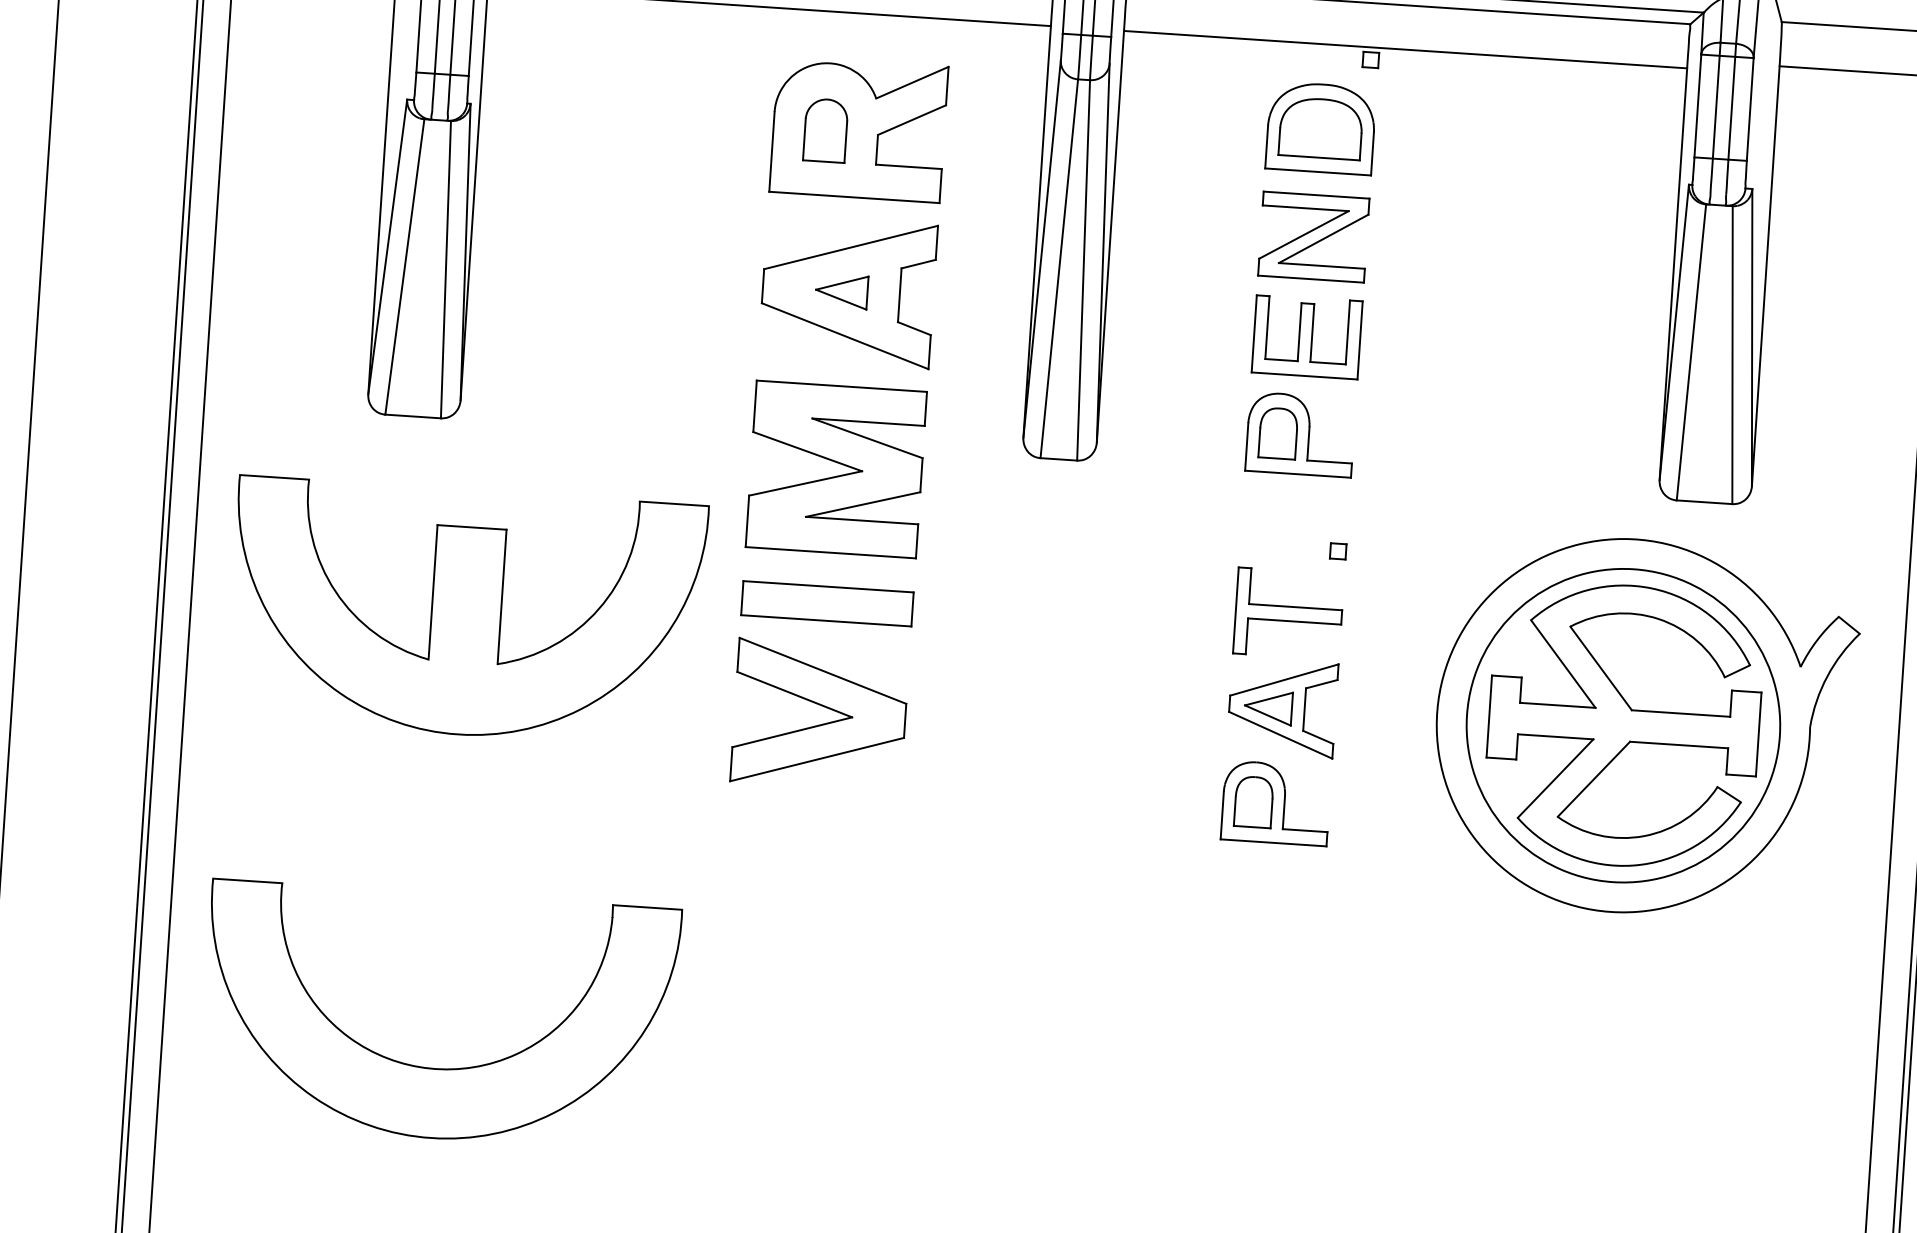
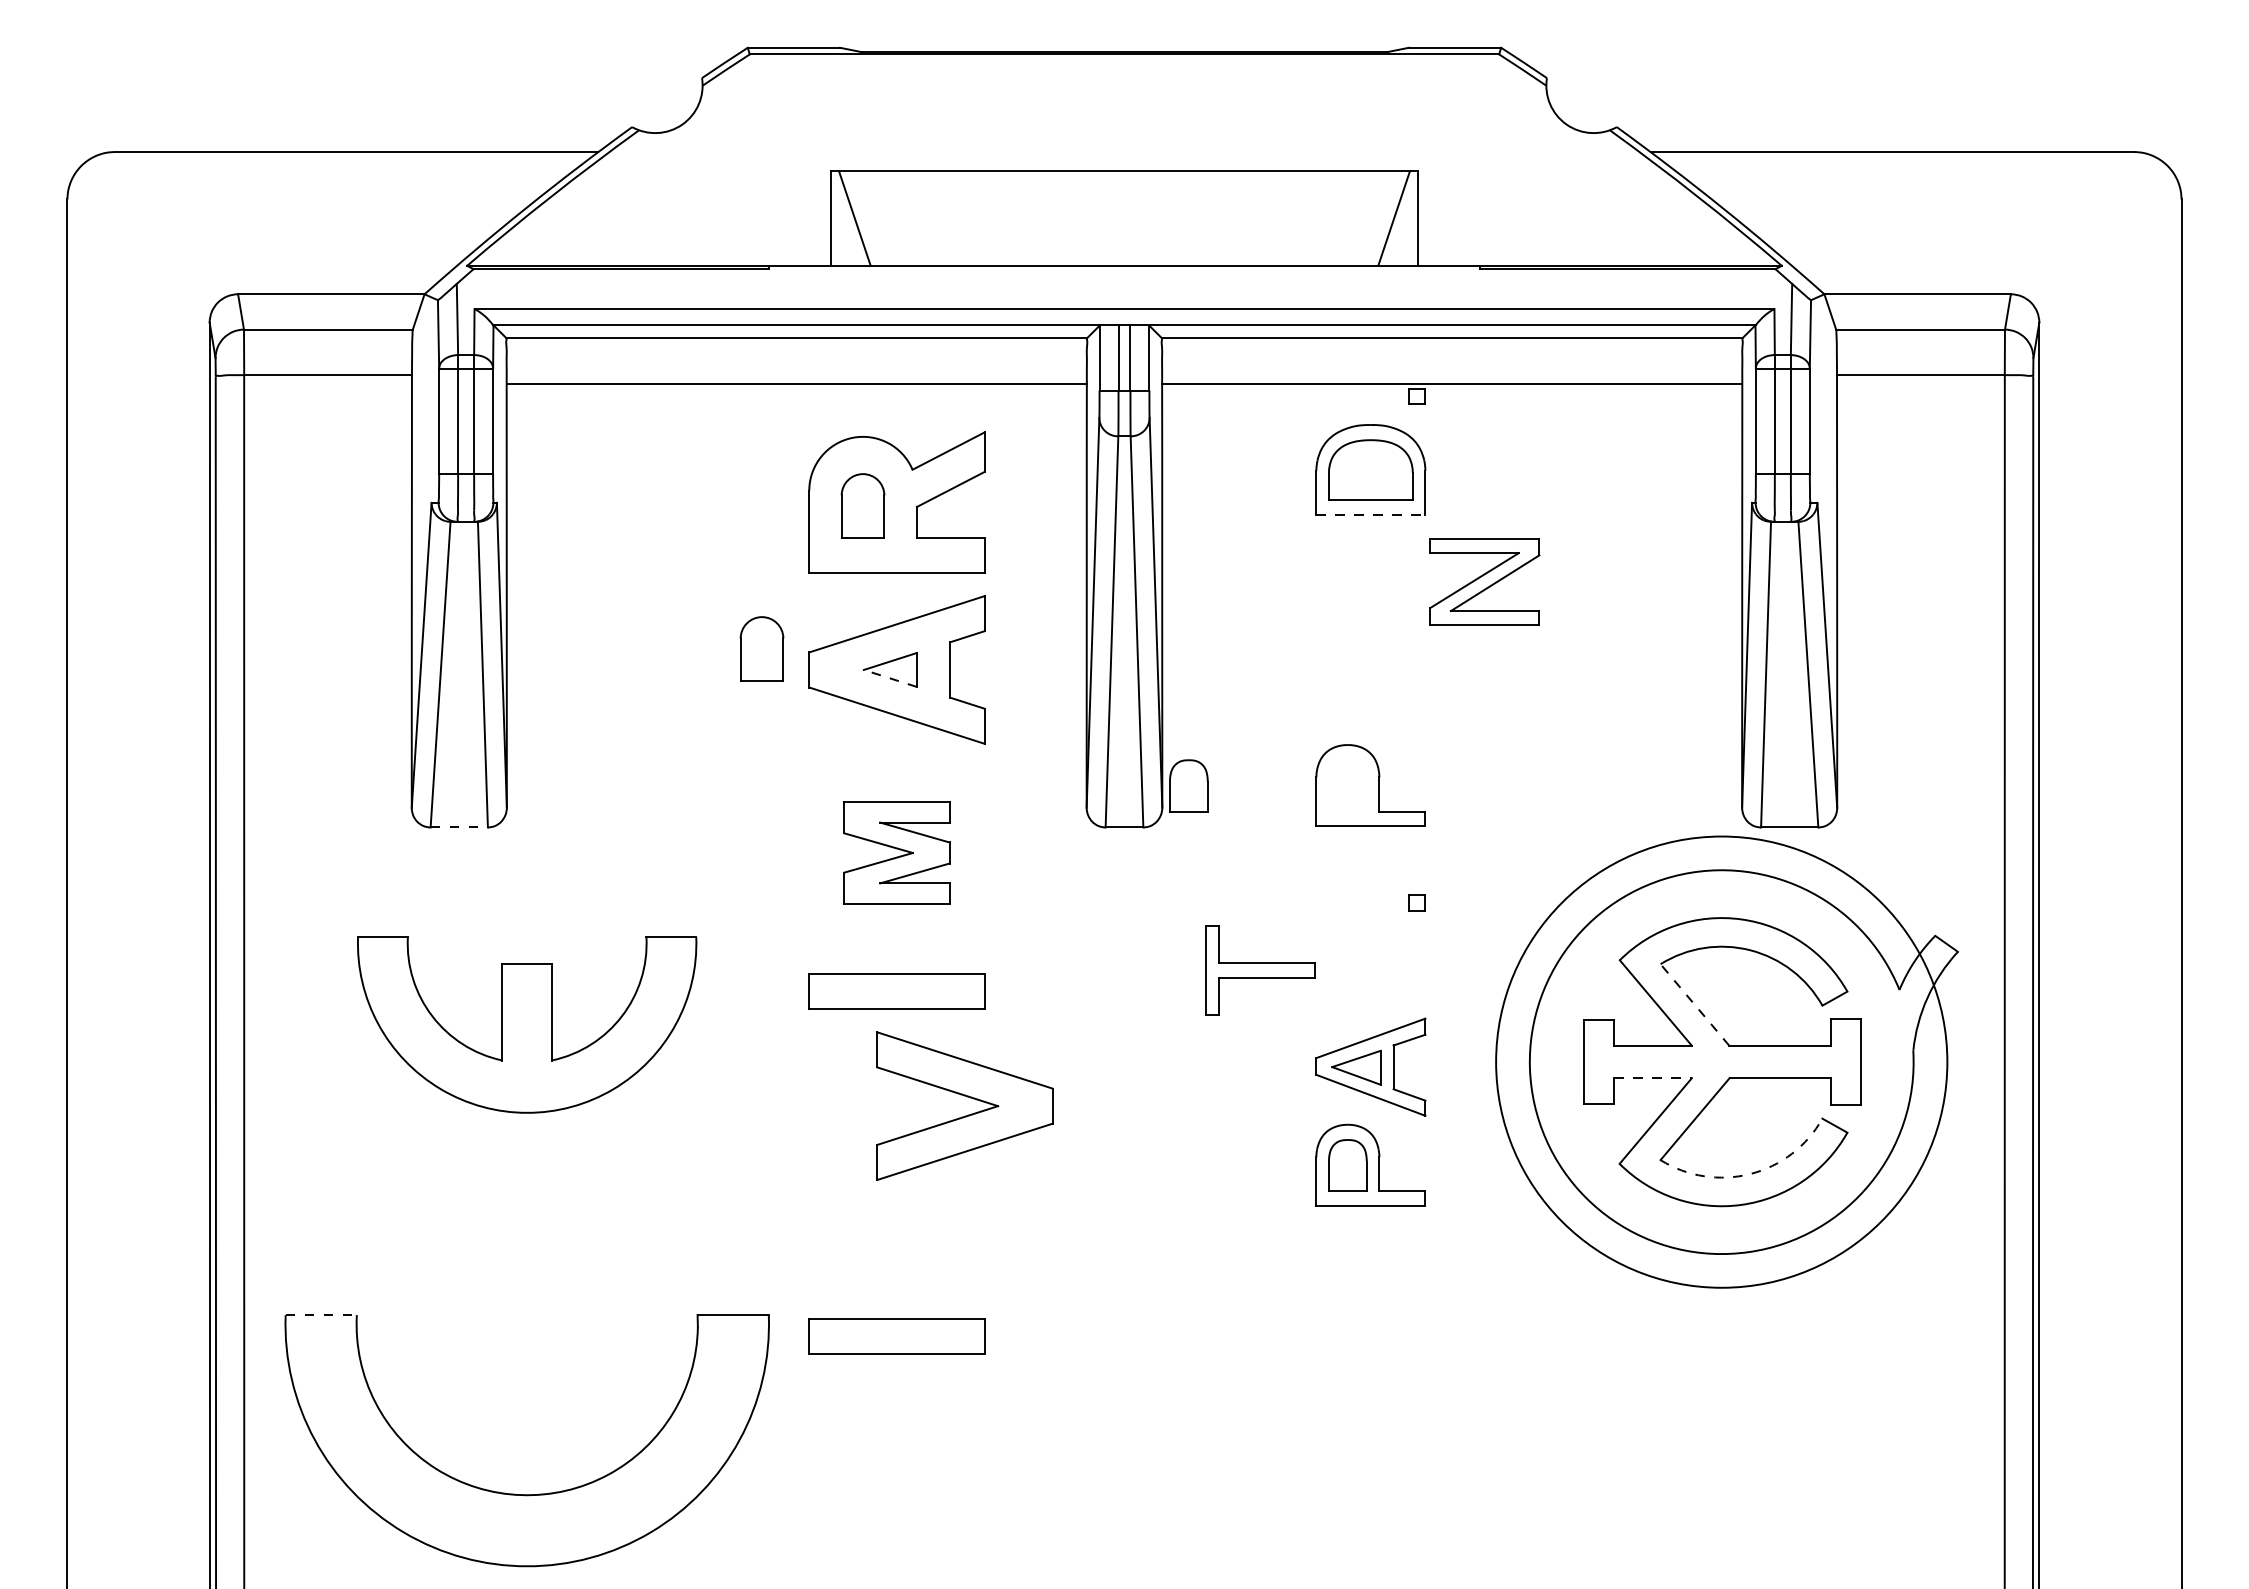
line: (1317, 171) -> (1370, 514), solid -> dashed
part: (1313, 236) -> (1484, 581), moved
part: (718, 262) -> (761, 648), added
line: (841, 299) -> (890, 678), solid -> dashed
part: (1306, 336) -> (1370, 684), removed
line: (413, 416) -> (459, 827), solid -> dashed
part: (1278, 433) -> (1188, 785), moved
part: (835, 469) -> (896, 852), size x0.6
part: (465, 612) -> (526, 1024), size x0.7
part: (1288, 614) -> (1260, 970), moved
line: (1600, 667) -> (1694, 1004), solid -> dashed
part: (823, 707) -> (967, 1097), moved
circle: (1623, 726) -> (1721, 1062), size x1.4
line: (1556, 737) -> (1653, 1078), solid -> dashed
arc: (1644, 836) -> (1750, 1174), solid -> dashed
line: (247, 881) -> (321, 1315), solid -> dashed
part: (804, 938) -> (896, 1336), added

